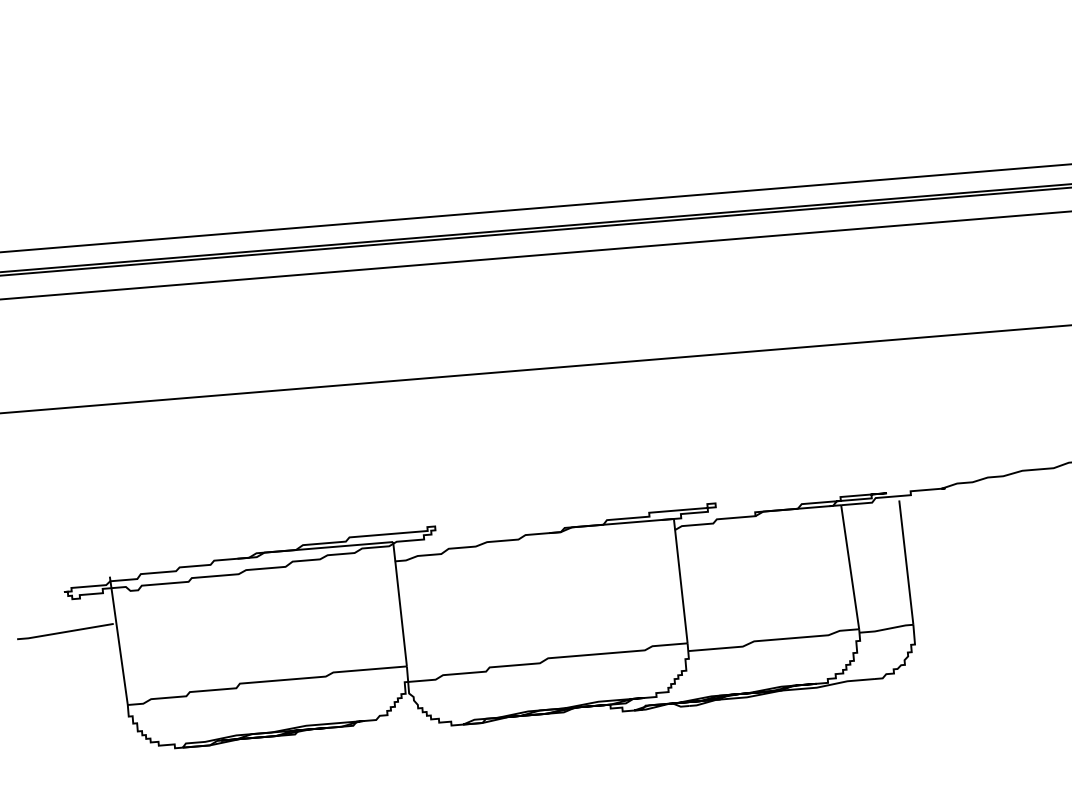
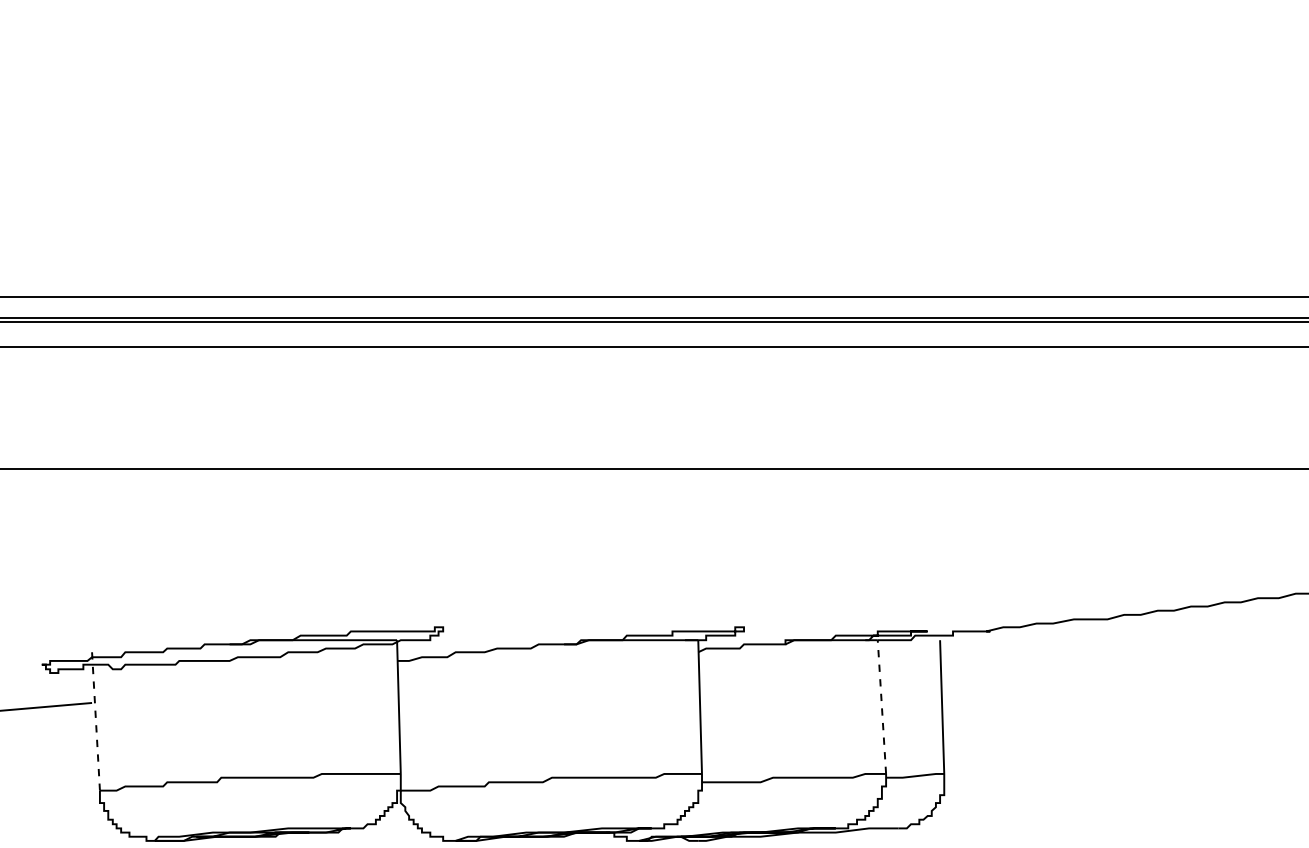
line: (849, 566) -> (881, 706), solid -> dashed
line: (119, 640) -> (96, 721), solid -> dashed

